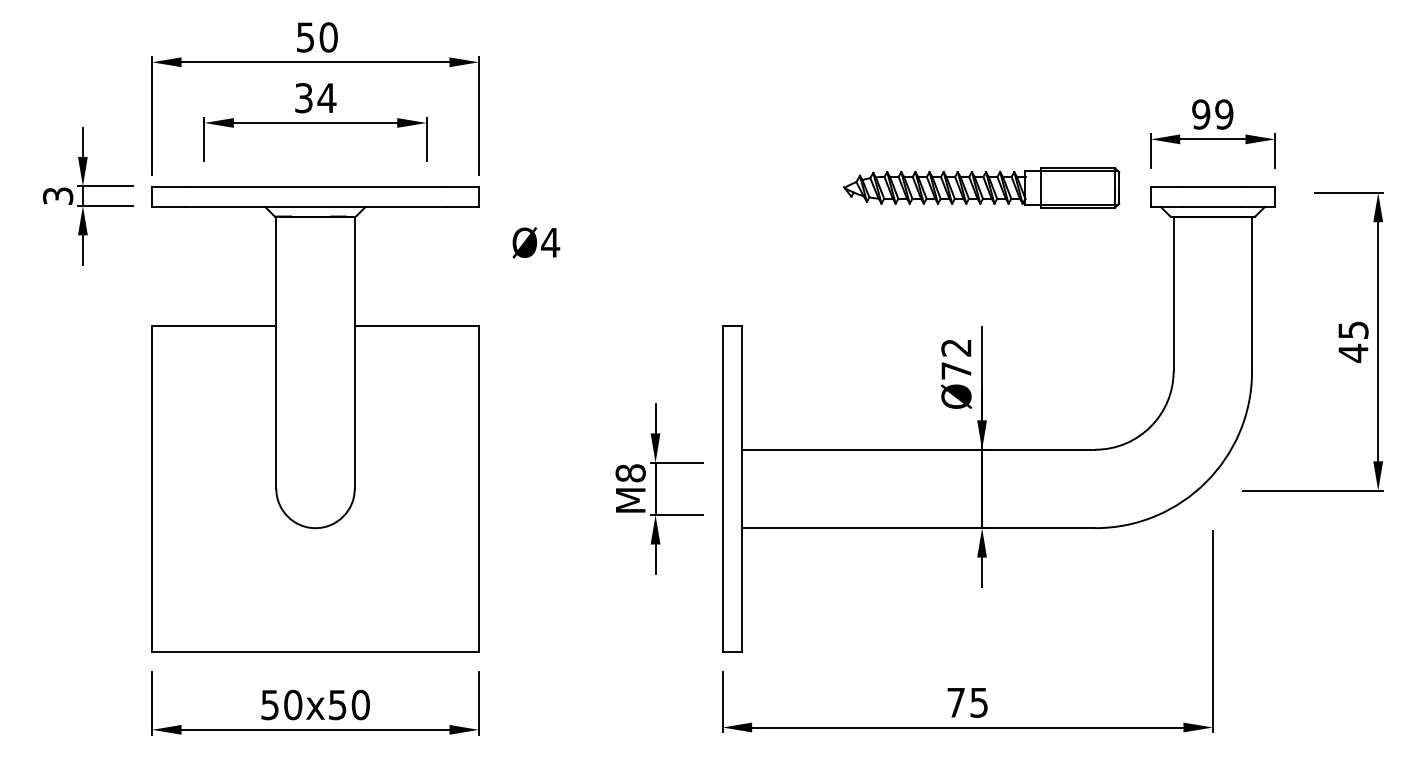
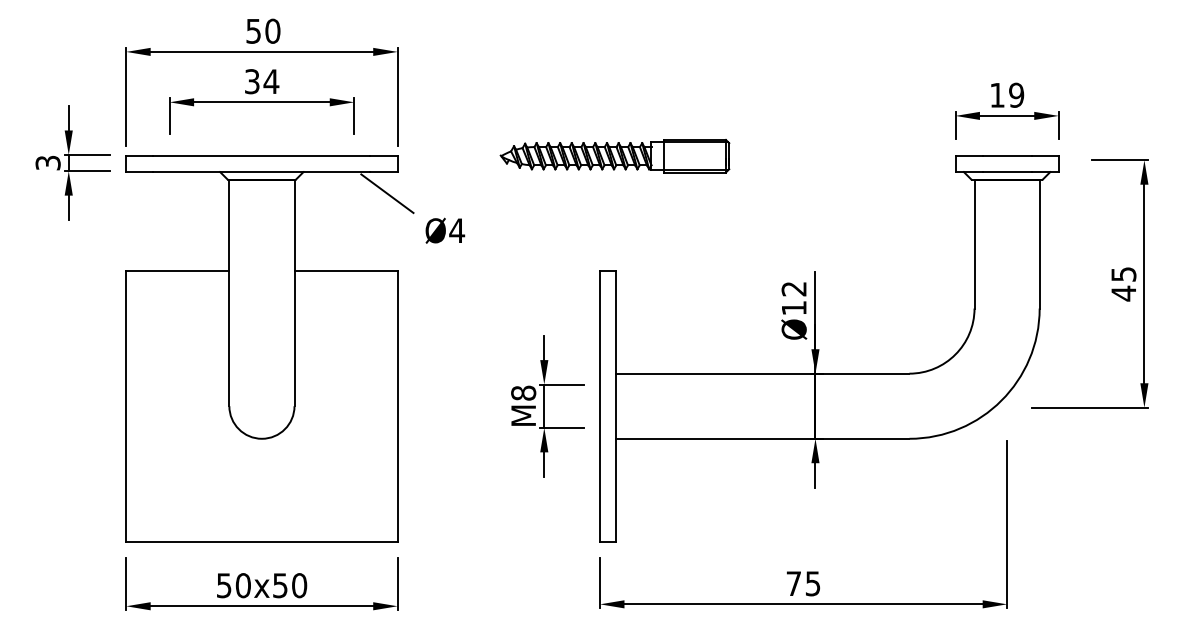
text: (1200, 113) -> (996, 94), 99 -> 19
part: (980, 188) -> (614, 156), moved
line: (466, 232) -> (387, 193), added
text: (536, 242) -> (445, 230), moved
text: (956, 371) -> (794, 308), Ø72 -> Ø12

